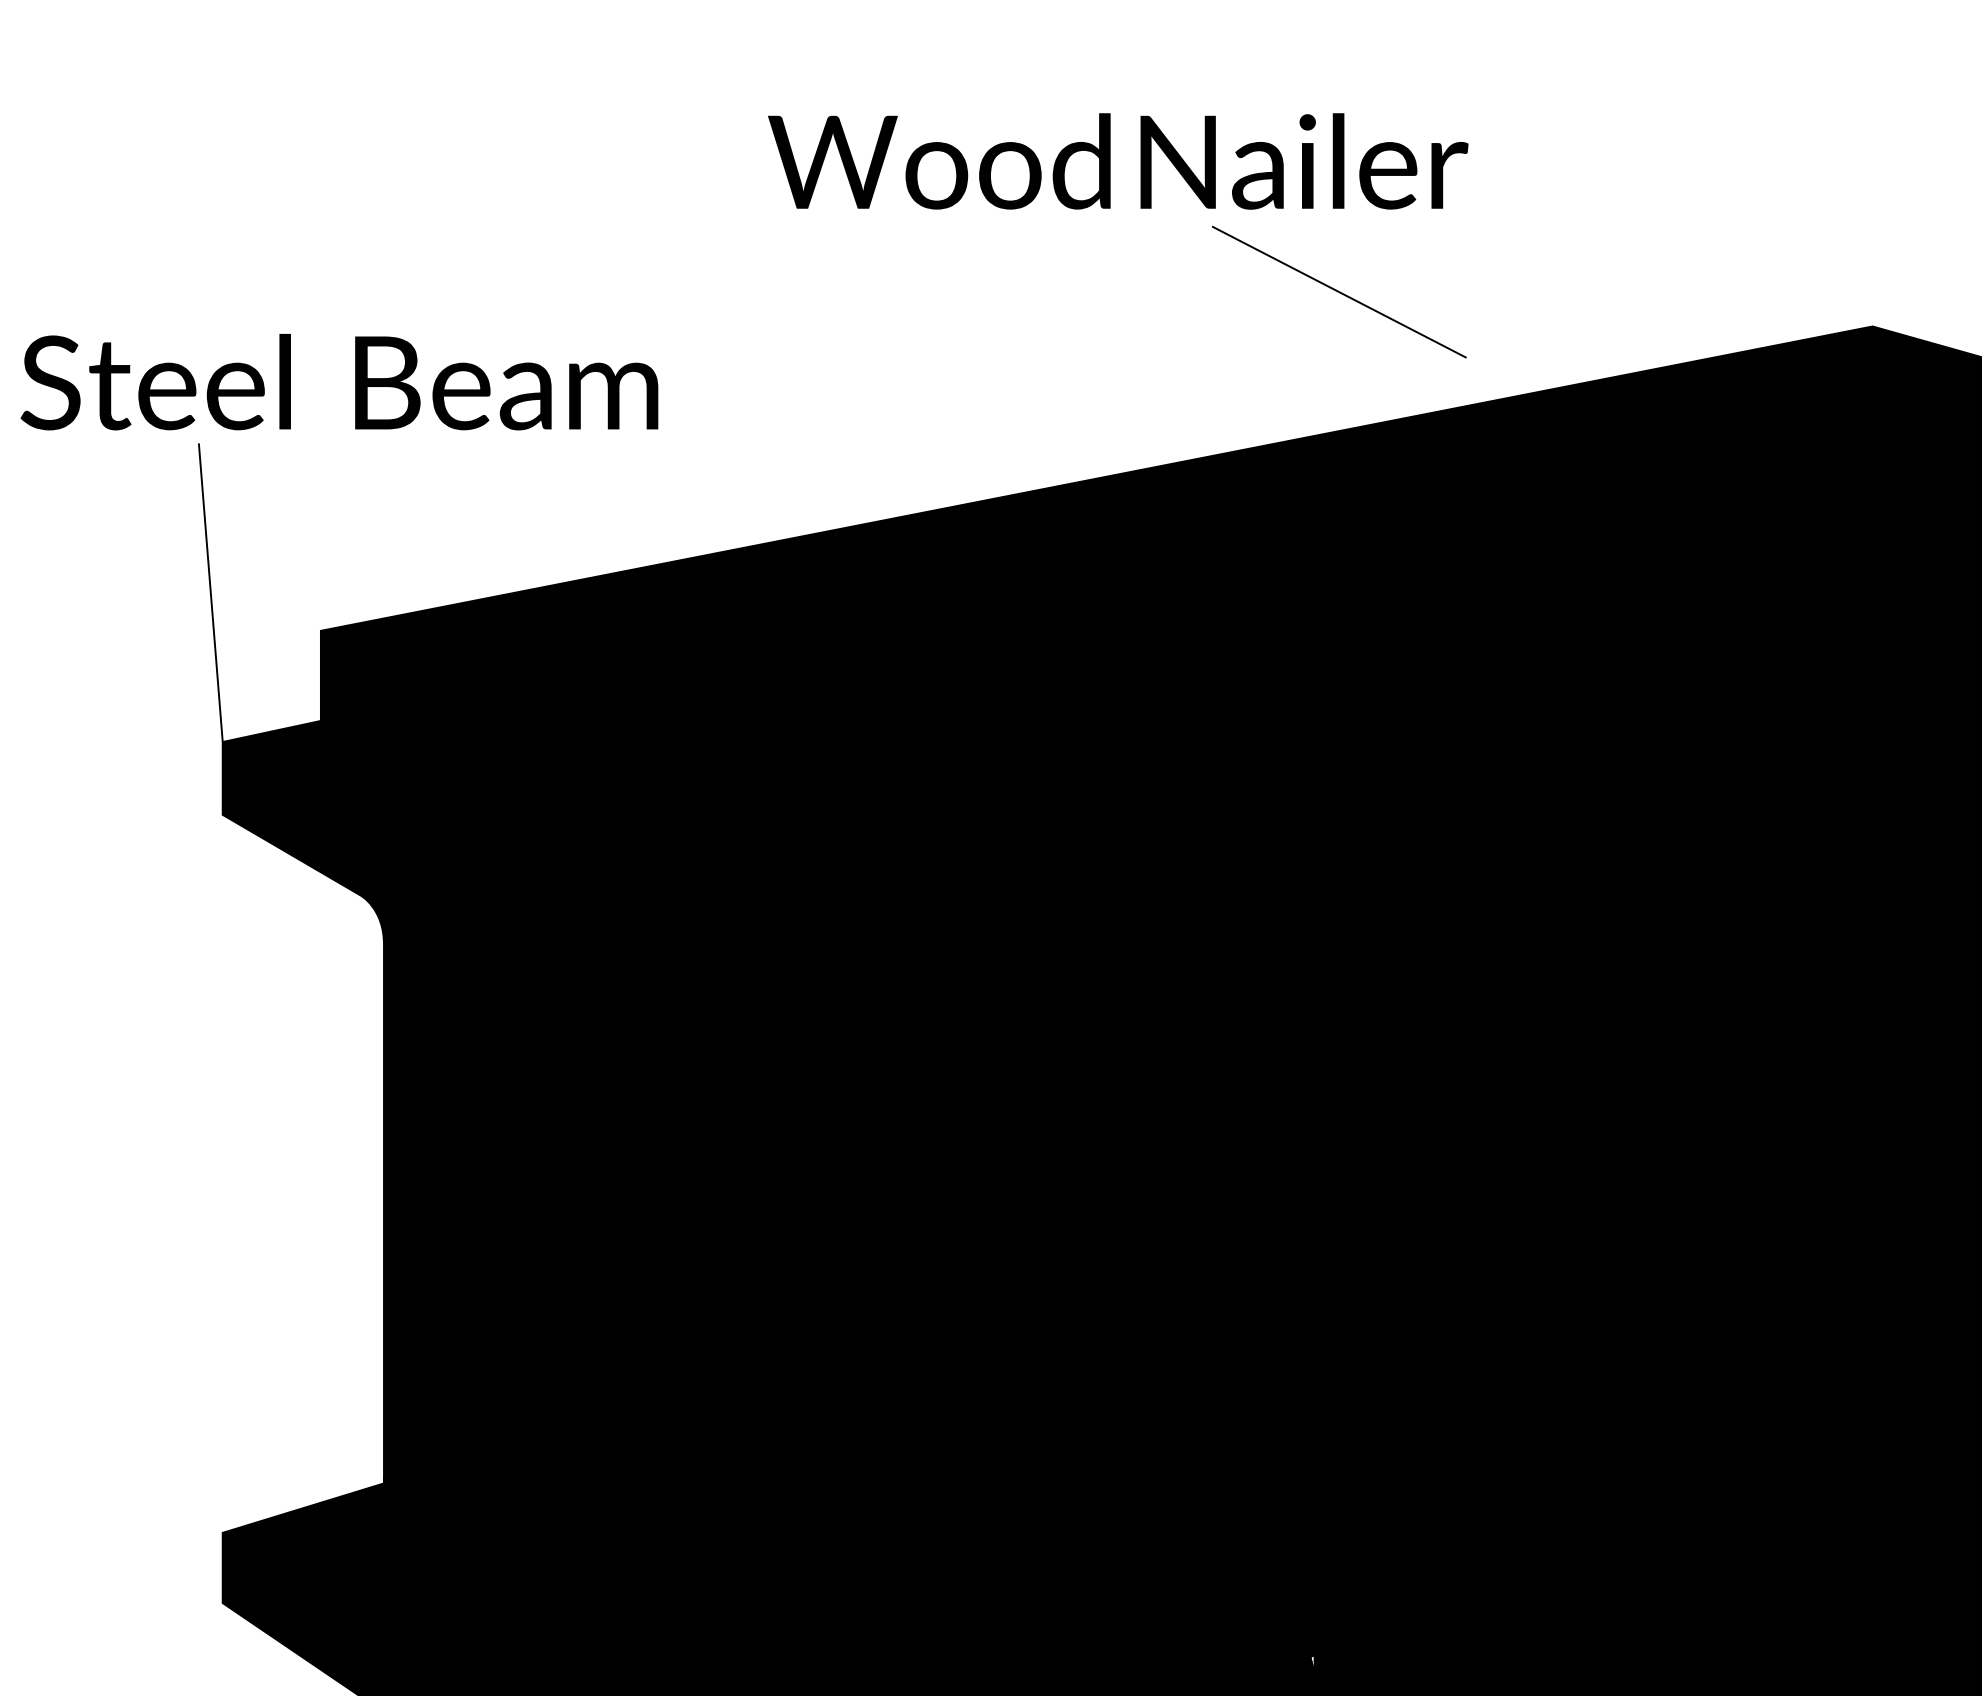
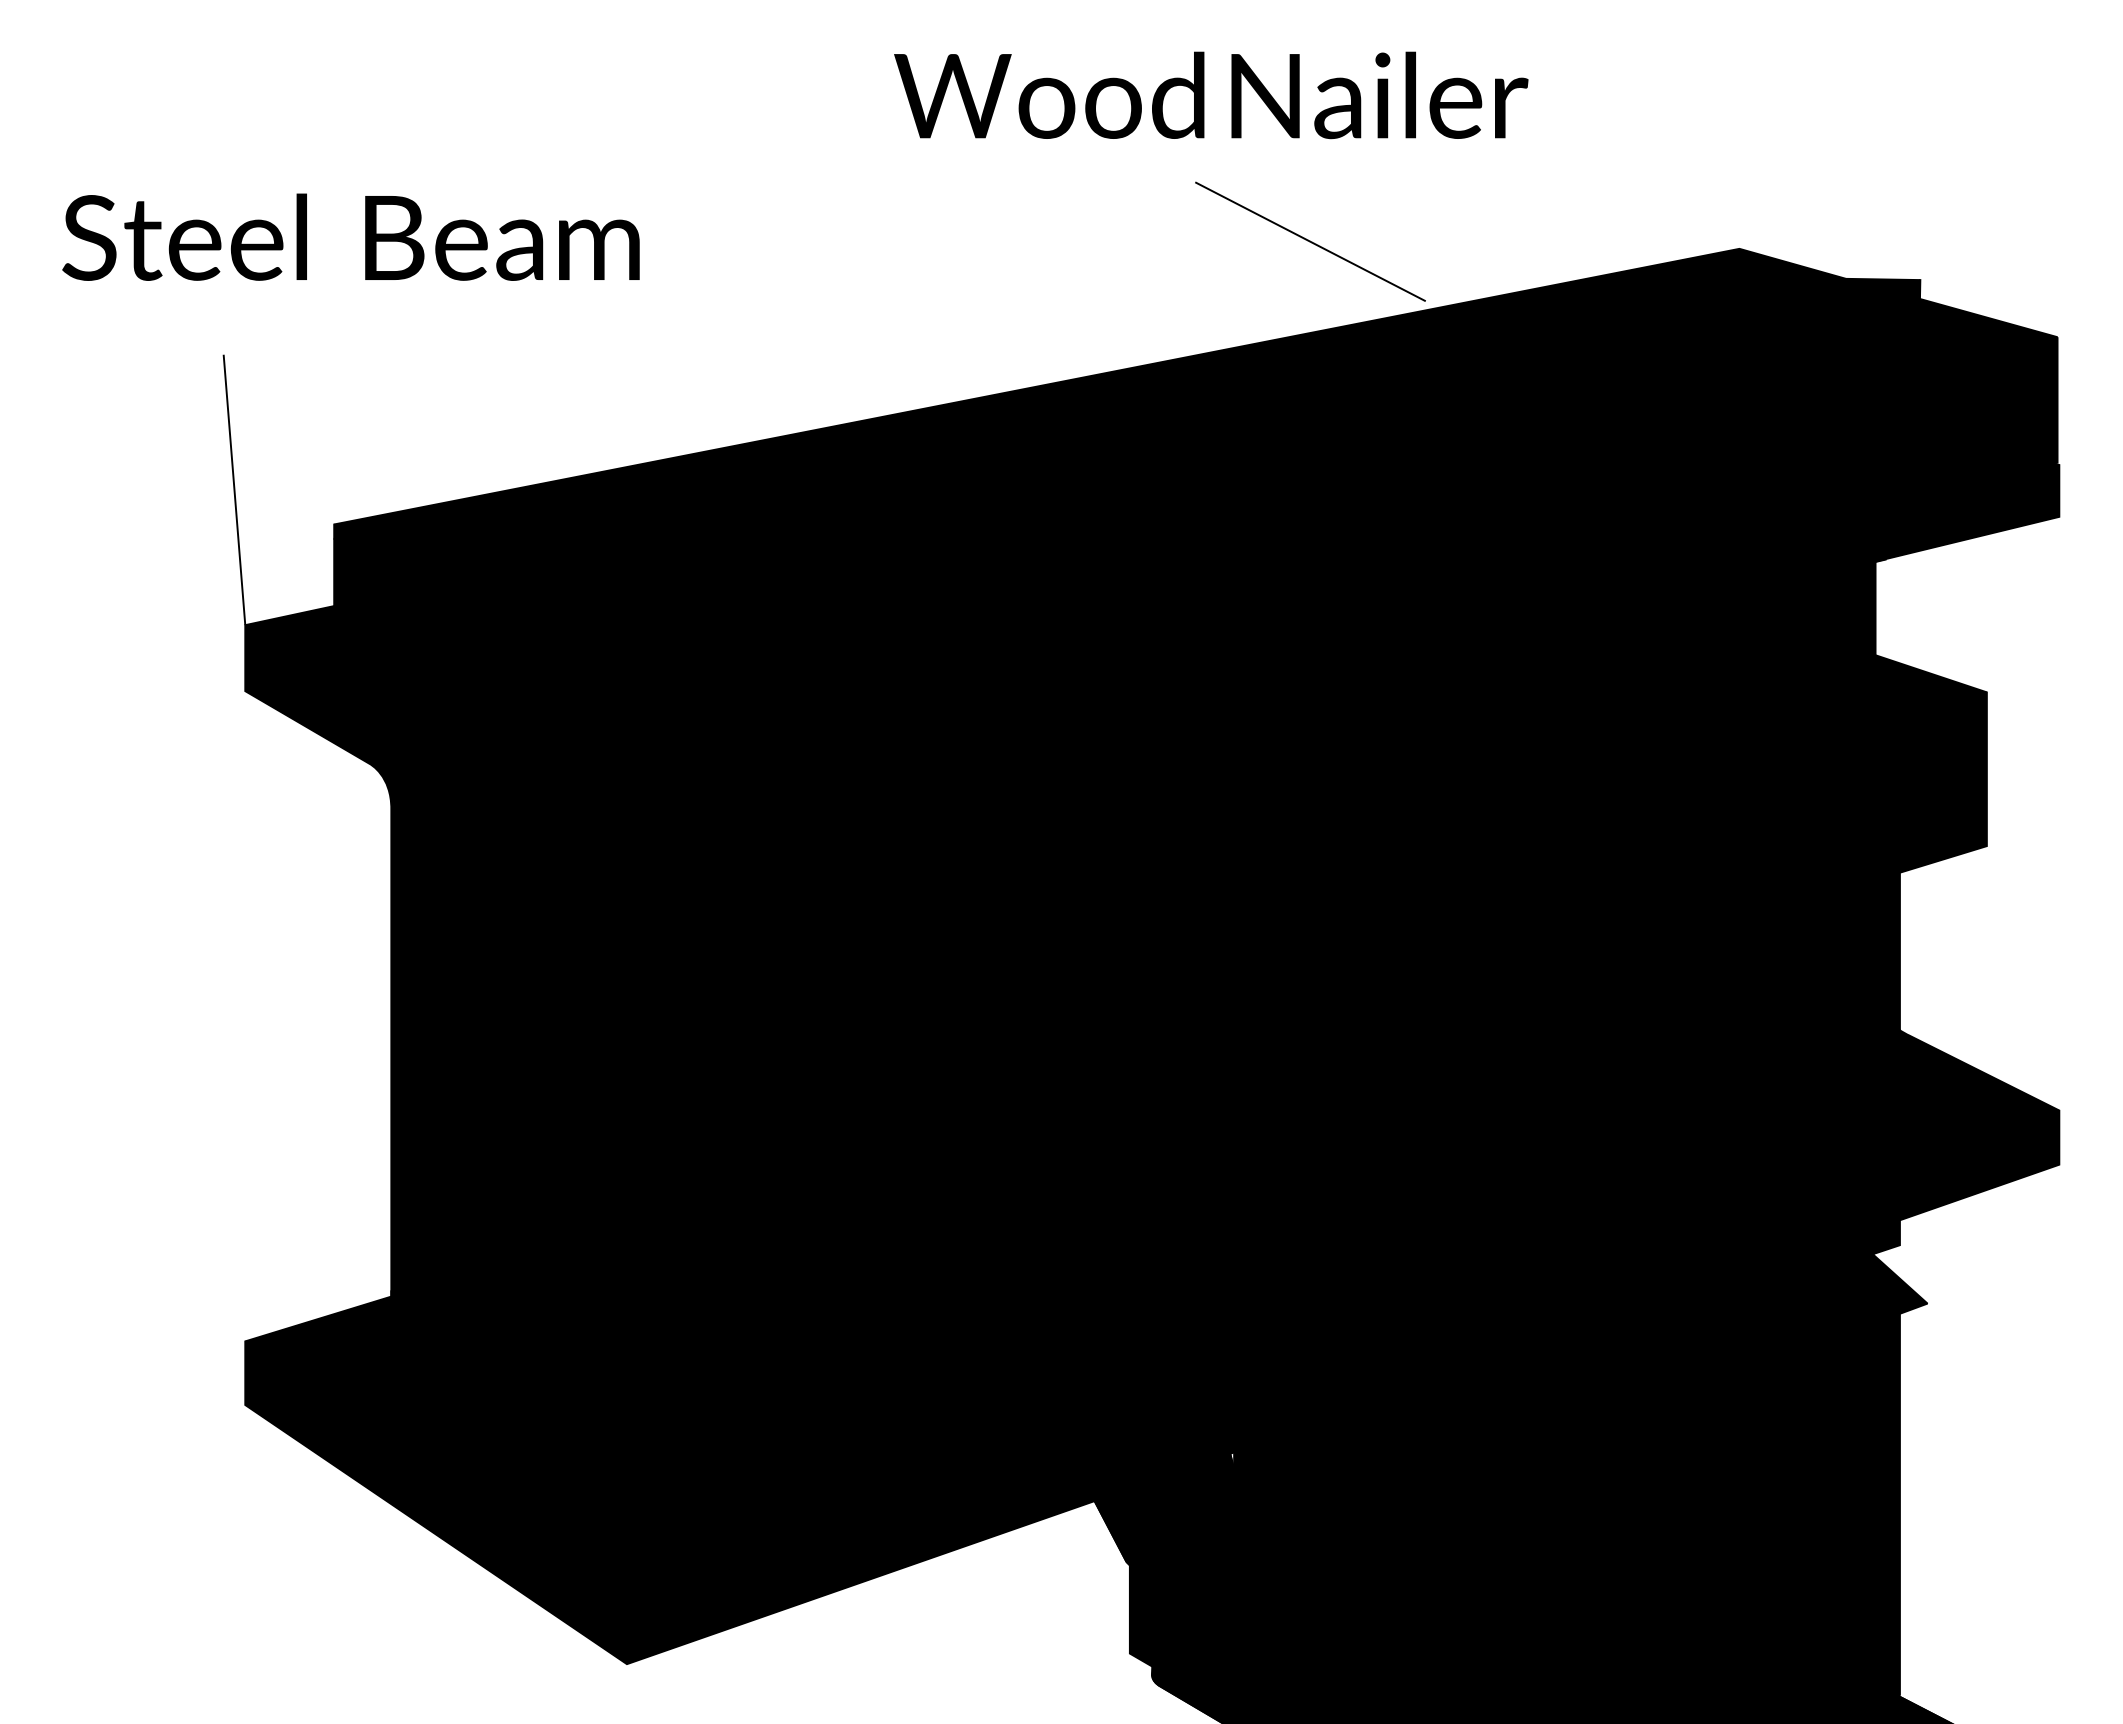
text: (1118, 161) -> (1211, 95), moved
line: (1339, 291) -> (1310, 241), moved
text: (338, 381) -> (350, 236), moved

